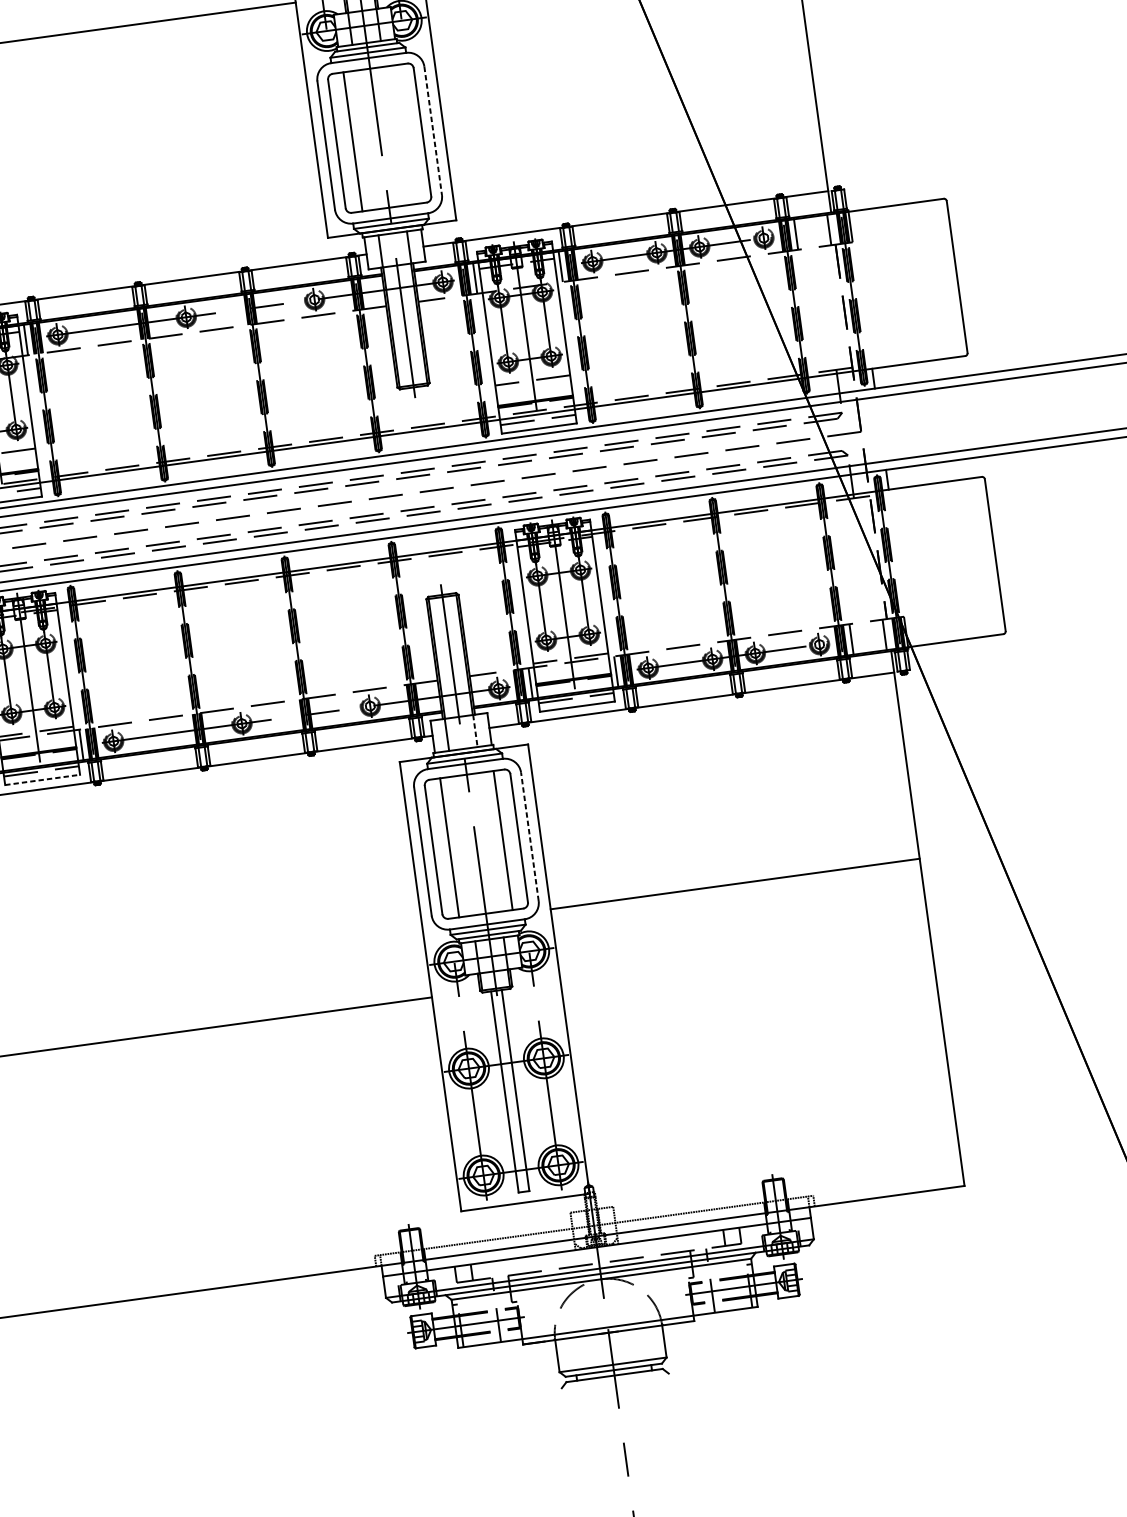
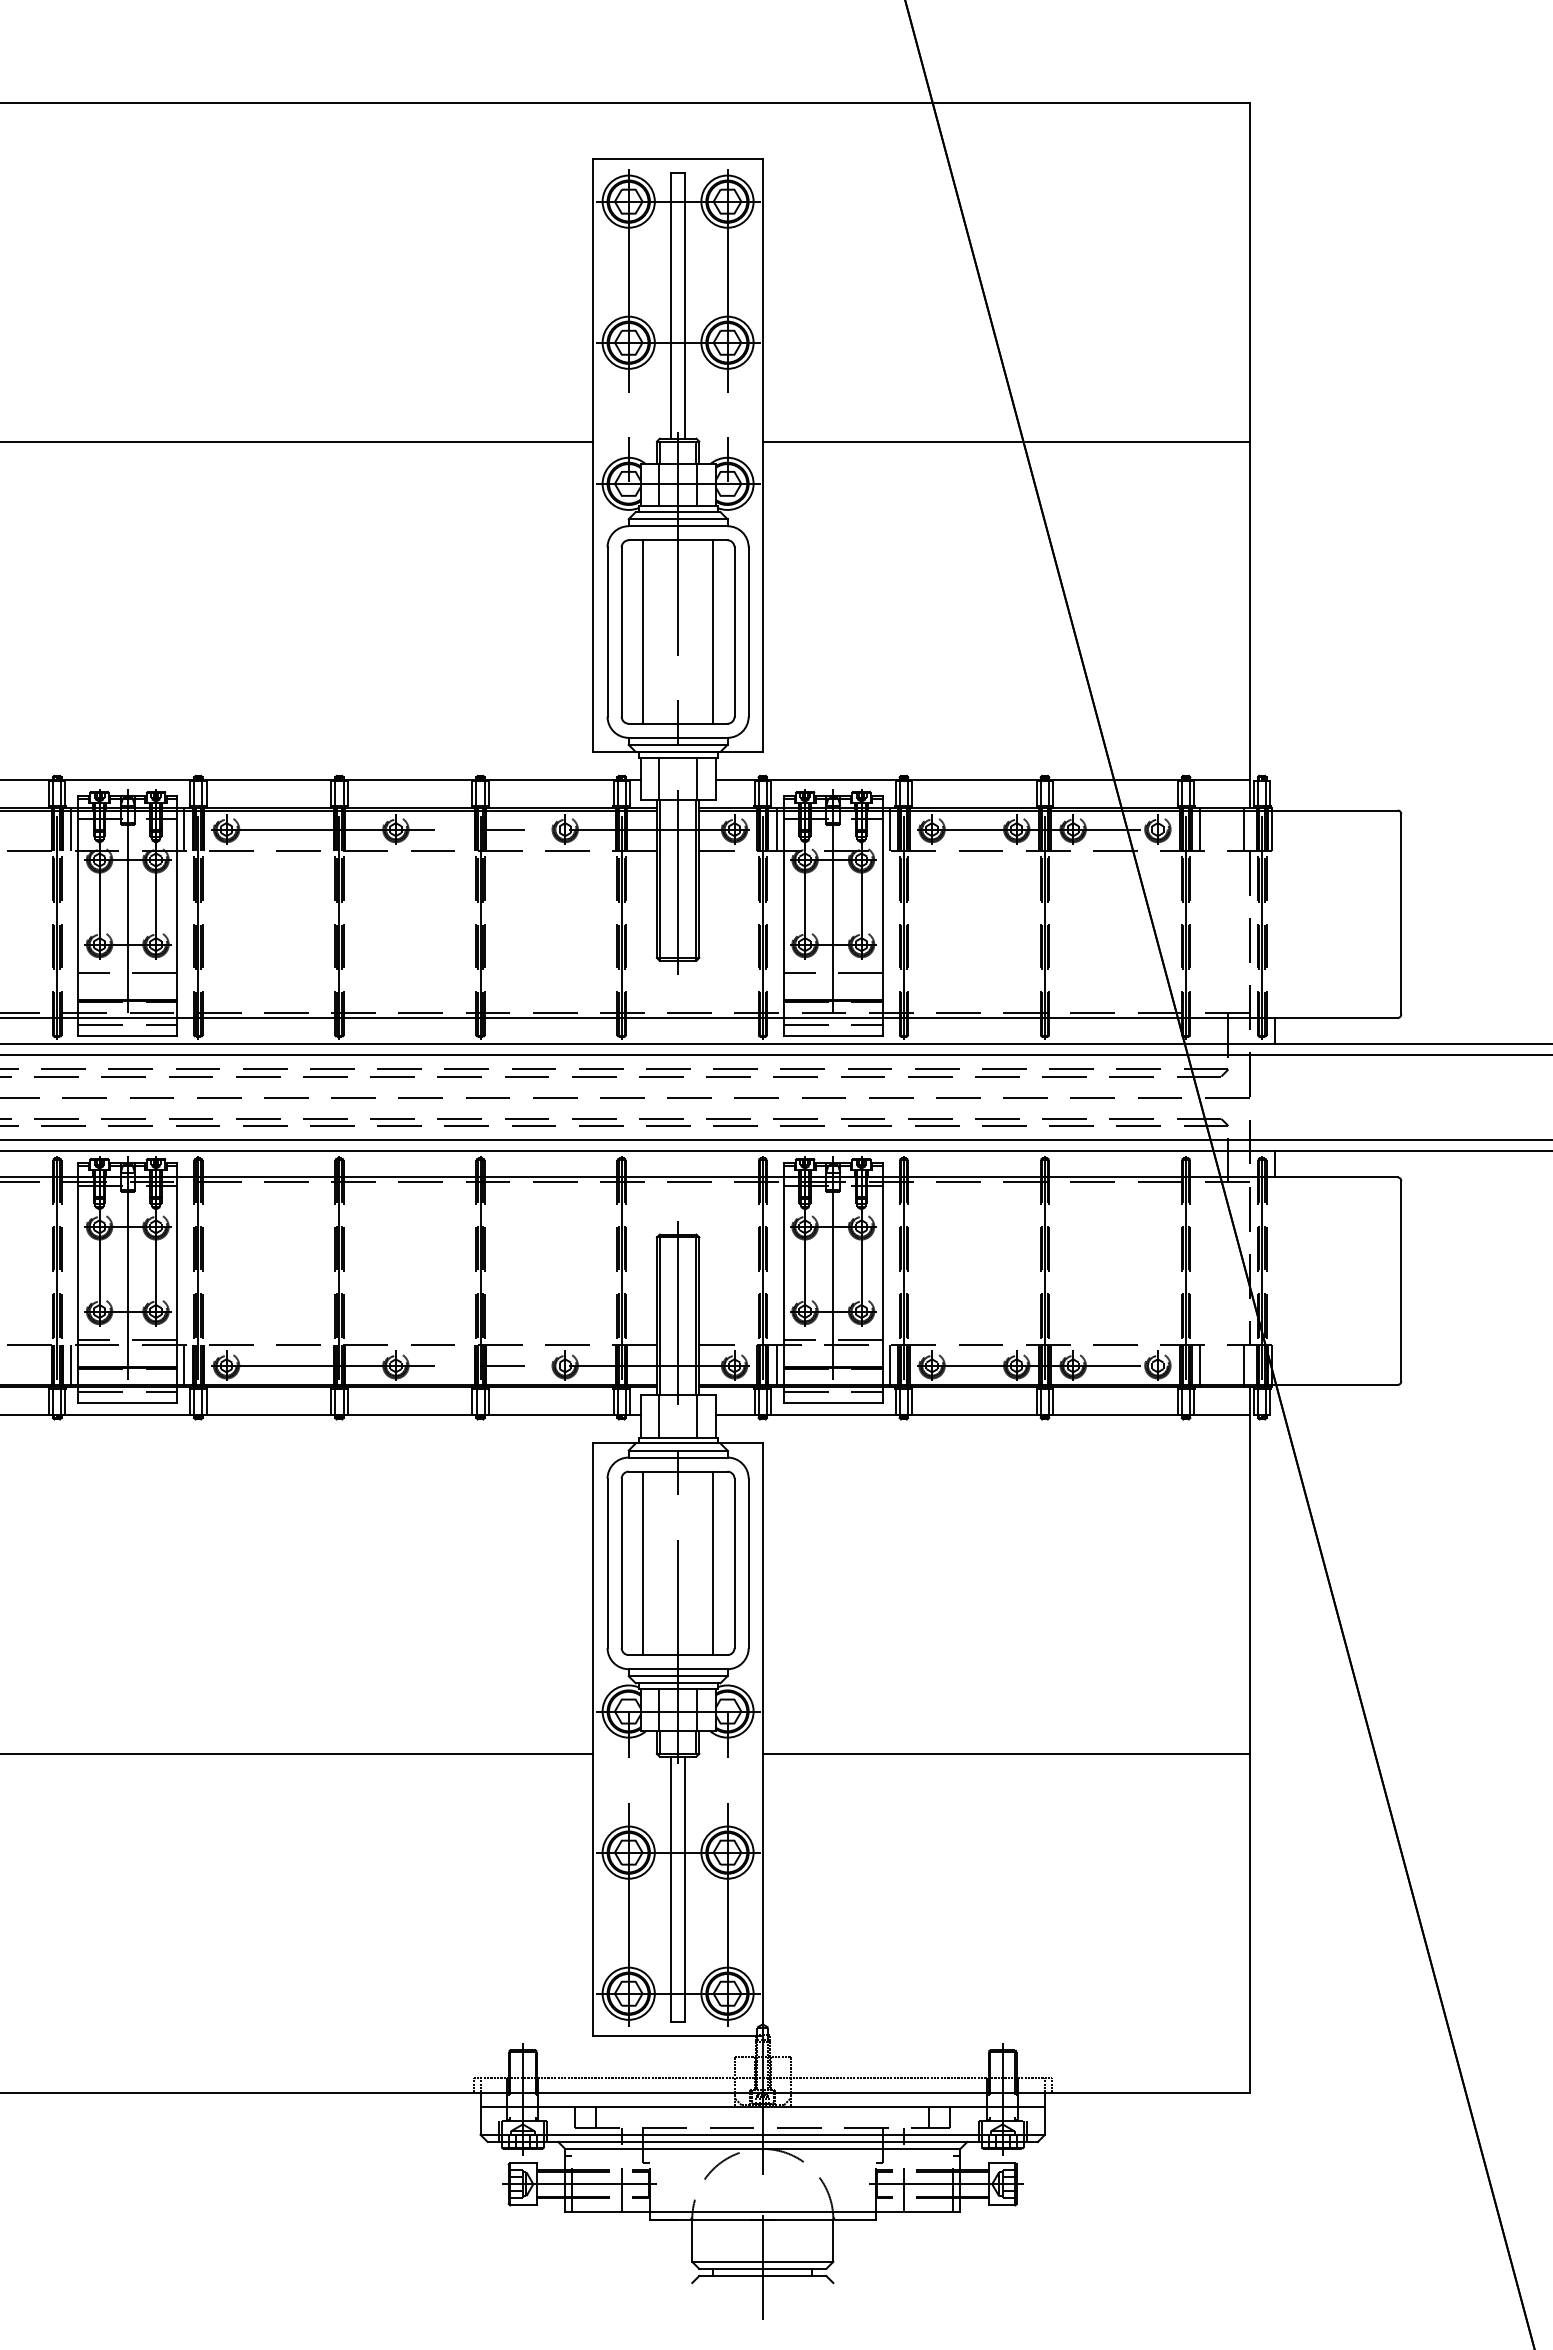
line: (433, 131) -> (748, 632), dashed -> solid
line: (406, 134) -> (713, 631), added
line: (475, 731) -> (696, 1417), dashed -> solid
line: (43, 780) -> (128, 1403), dashed -> solid
line: (529, 836) -> (748, 1563), dashed -> solid
line: (734, 883) -> (1005, 1753), moved

